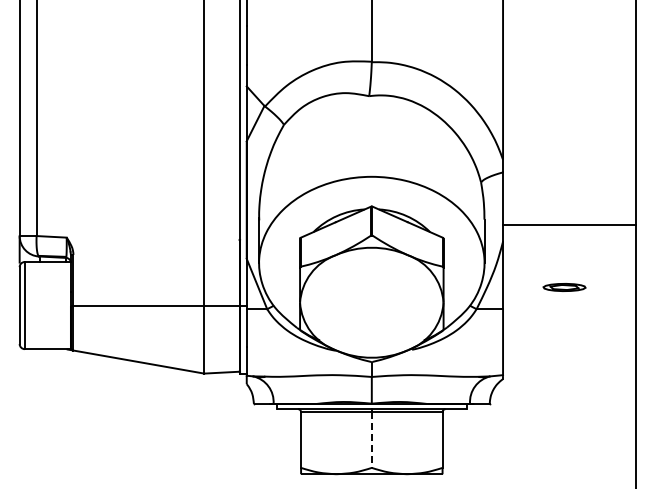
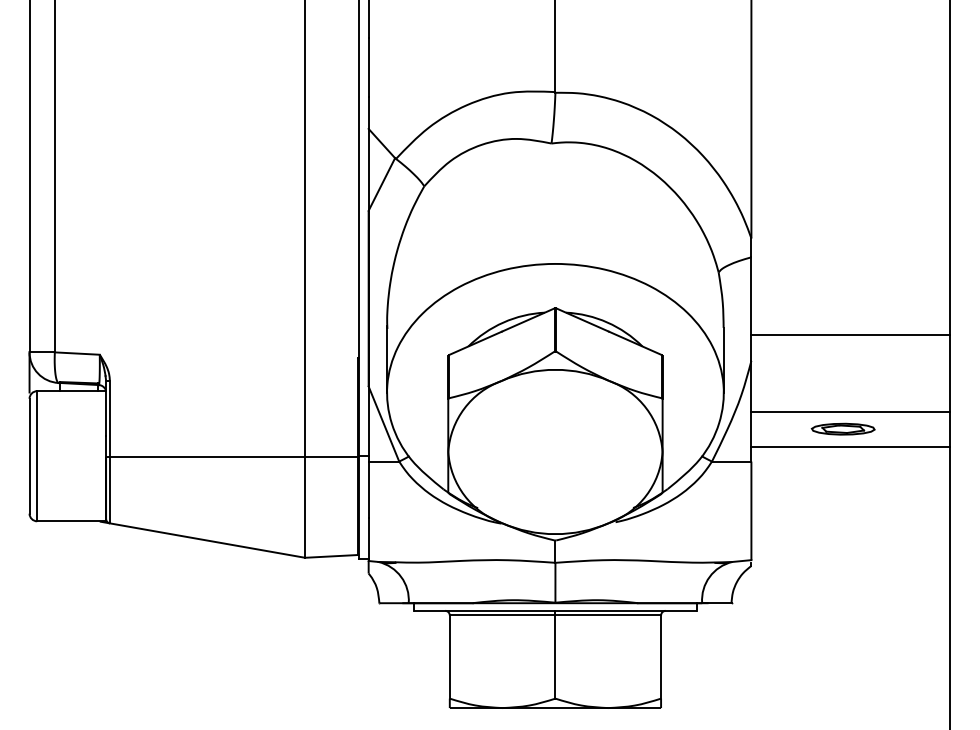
line: (569, 275) -> (850, 411), added
line: (569, 299) -> (850, 447), added
line: (371, 440) -> (554, 657), dashed -> solid

